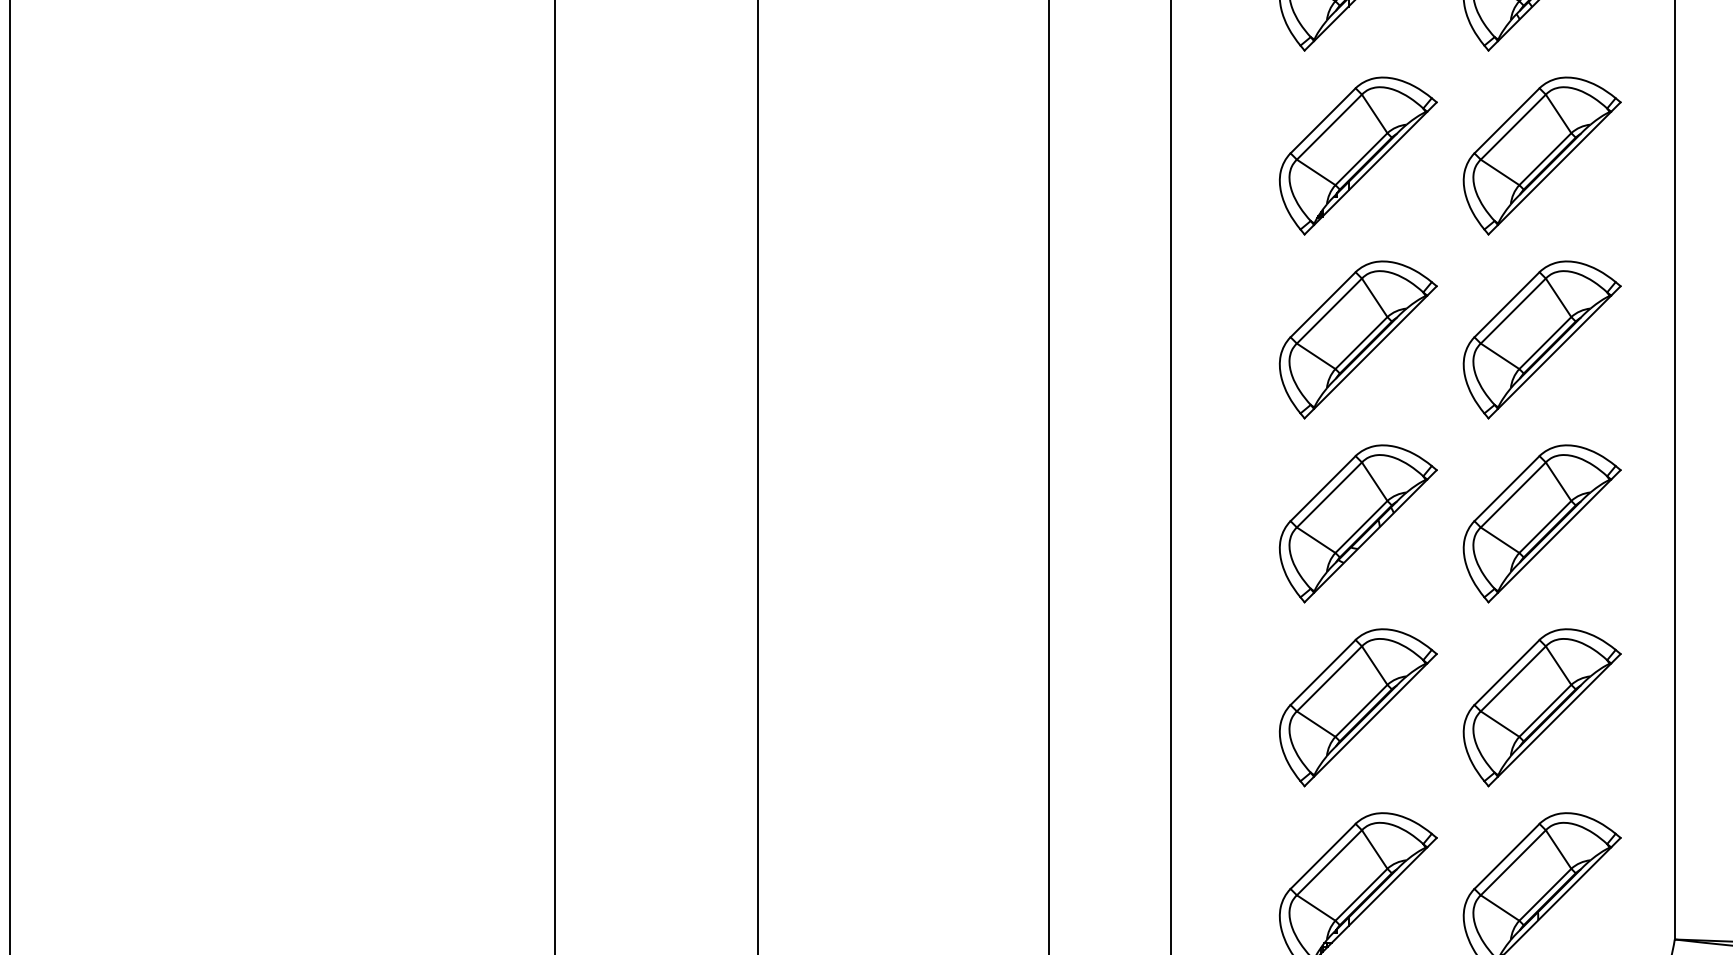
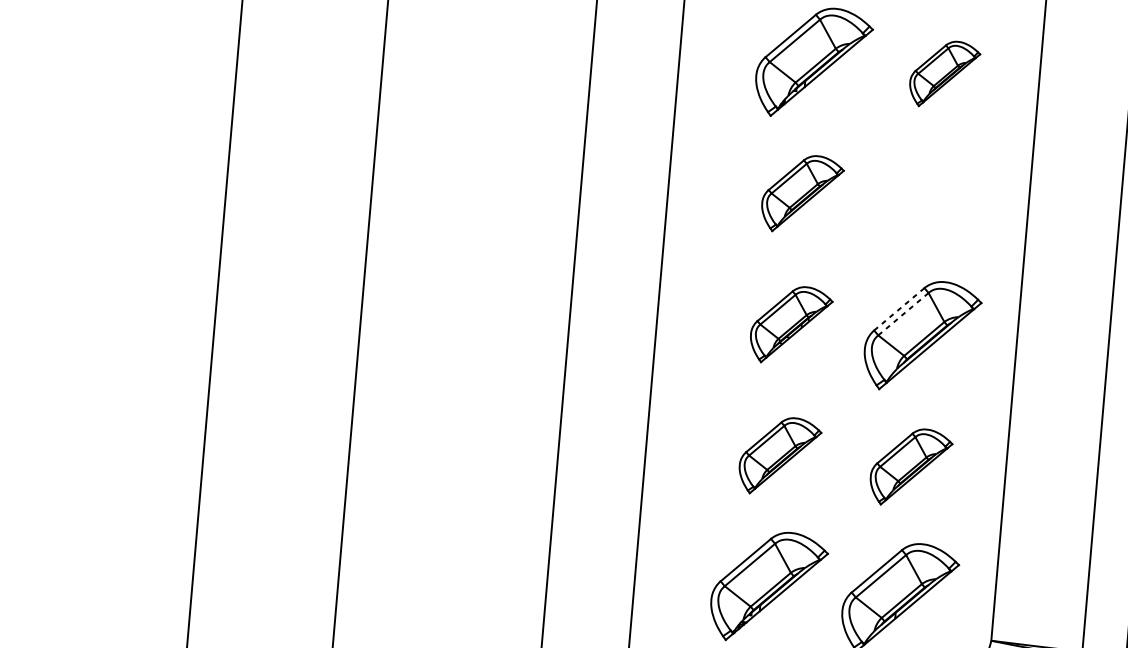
part: (1541, 155) -> (944, 74), size x0.6
part: (1357, 339) -> (801, 193), size x0.7
part: (1541, 339) -> (933, 205), removed
line: (1507, 488) -> (899, 309), solid -> dashed
line: (1513, 494) -> (903, 313), solid -> dashed
part: (1357, 523) -> (790, 325), size x0.7
part: (1357, 707) -> (779, 456), size x0.7
part: (1541, 707) -> (910, 467), size x0.7

